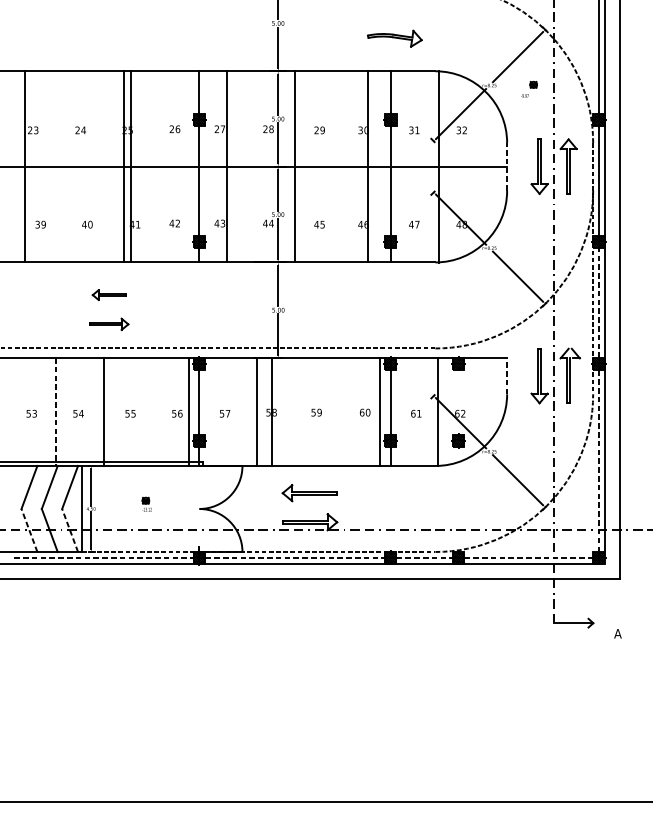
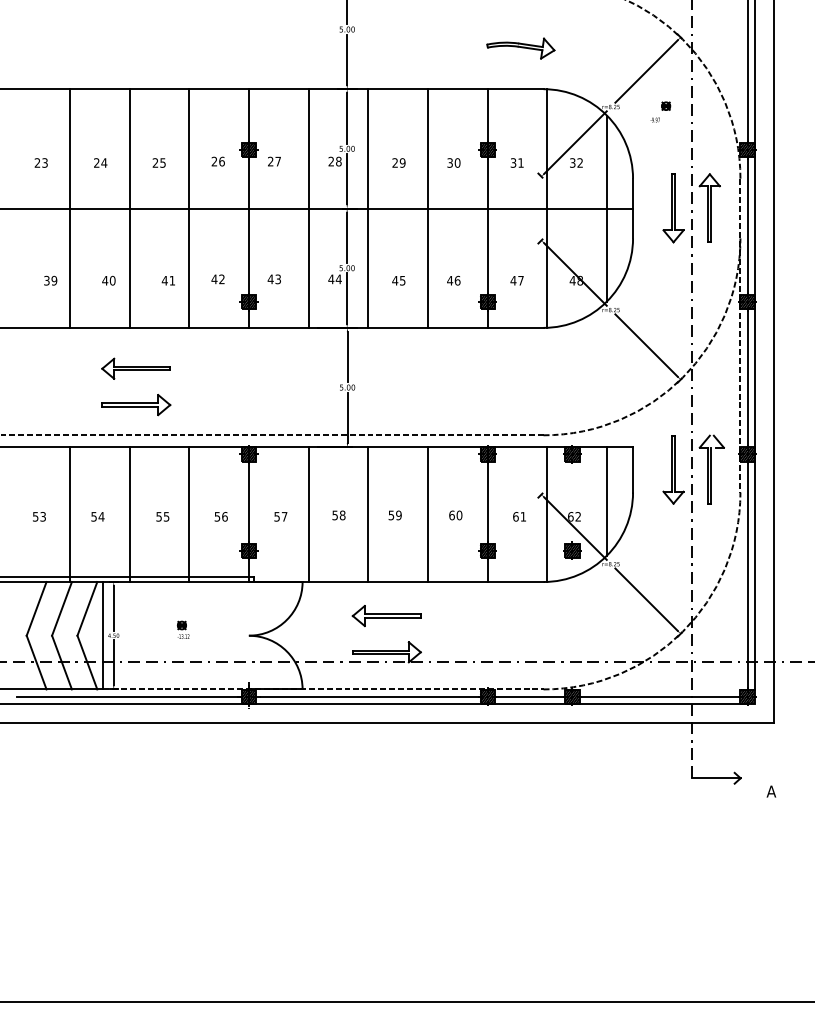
part: (394, 38) -> (520, 48), moved
line: (24, 166) -> (69, 208), moved
line: (123, 166) -> (129, 208), moved
line: (131, 166) -> (189, 208), moved
line: (227, 166) -> (308, 208), moved
line: (367, 166) -> (427, 208), moved
line: (486, 166) -> (607, 208), added
line: (507, 166) -> (633, 208), dashed -> solid
part: (108, 294) -> (135, 368), size x1.67
line: (598, 302) -> (747, 378), dashed -> solid
part: (109, 324) -> (136, 405), size x1.43
line: (507, 375) -> (633, 469), dashed -> solid
line: (485, 401) -> (606, 501), added
line: (189, 411) -> (189, 514), moved
line: (256, 411) -> (368, 514), moved
line: (272, 411) -> (308, 514), moved
line: (379, 411) -> (427, 514), moved
line: (55, 412) -> (69, 515), dashed -> solid
line: (598, 460) -> (747, 575), dashed -> solid
line: (29, 530) -> (36, 662), dashed -> solid
line: (70, 530) -> (87, 662), dashed -> solid
line: (104, 557) -> (130, 696), dashed -> solid
line: (295, 557) -> (368, 696), dashed -> solid
line: (425, 557) -> (530, 696), dashed -> solid
line: (529, 557) -> (660, 696), dashed -> solid

